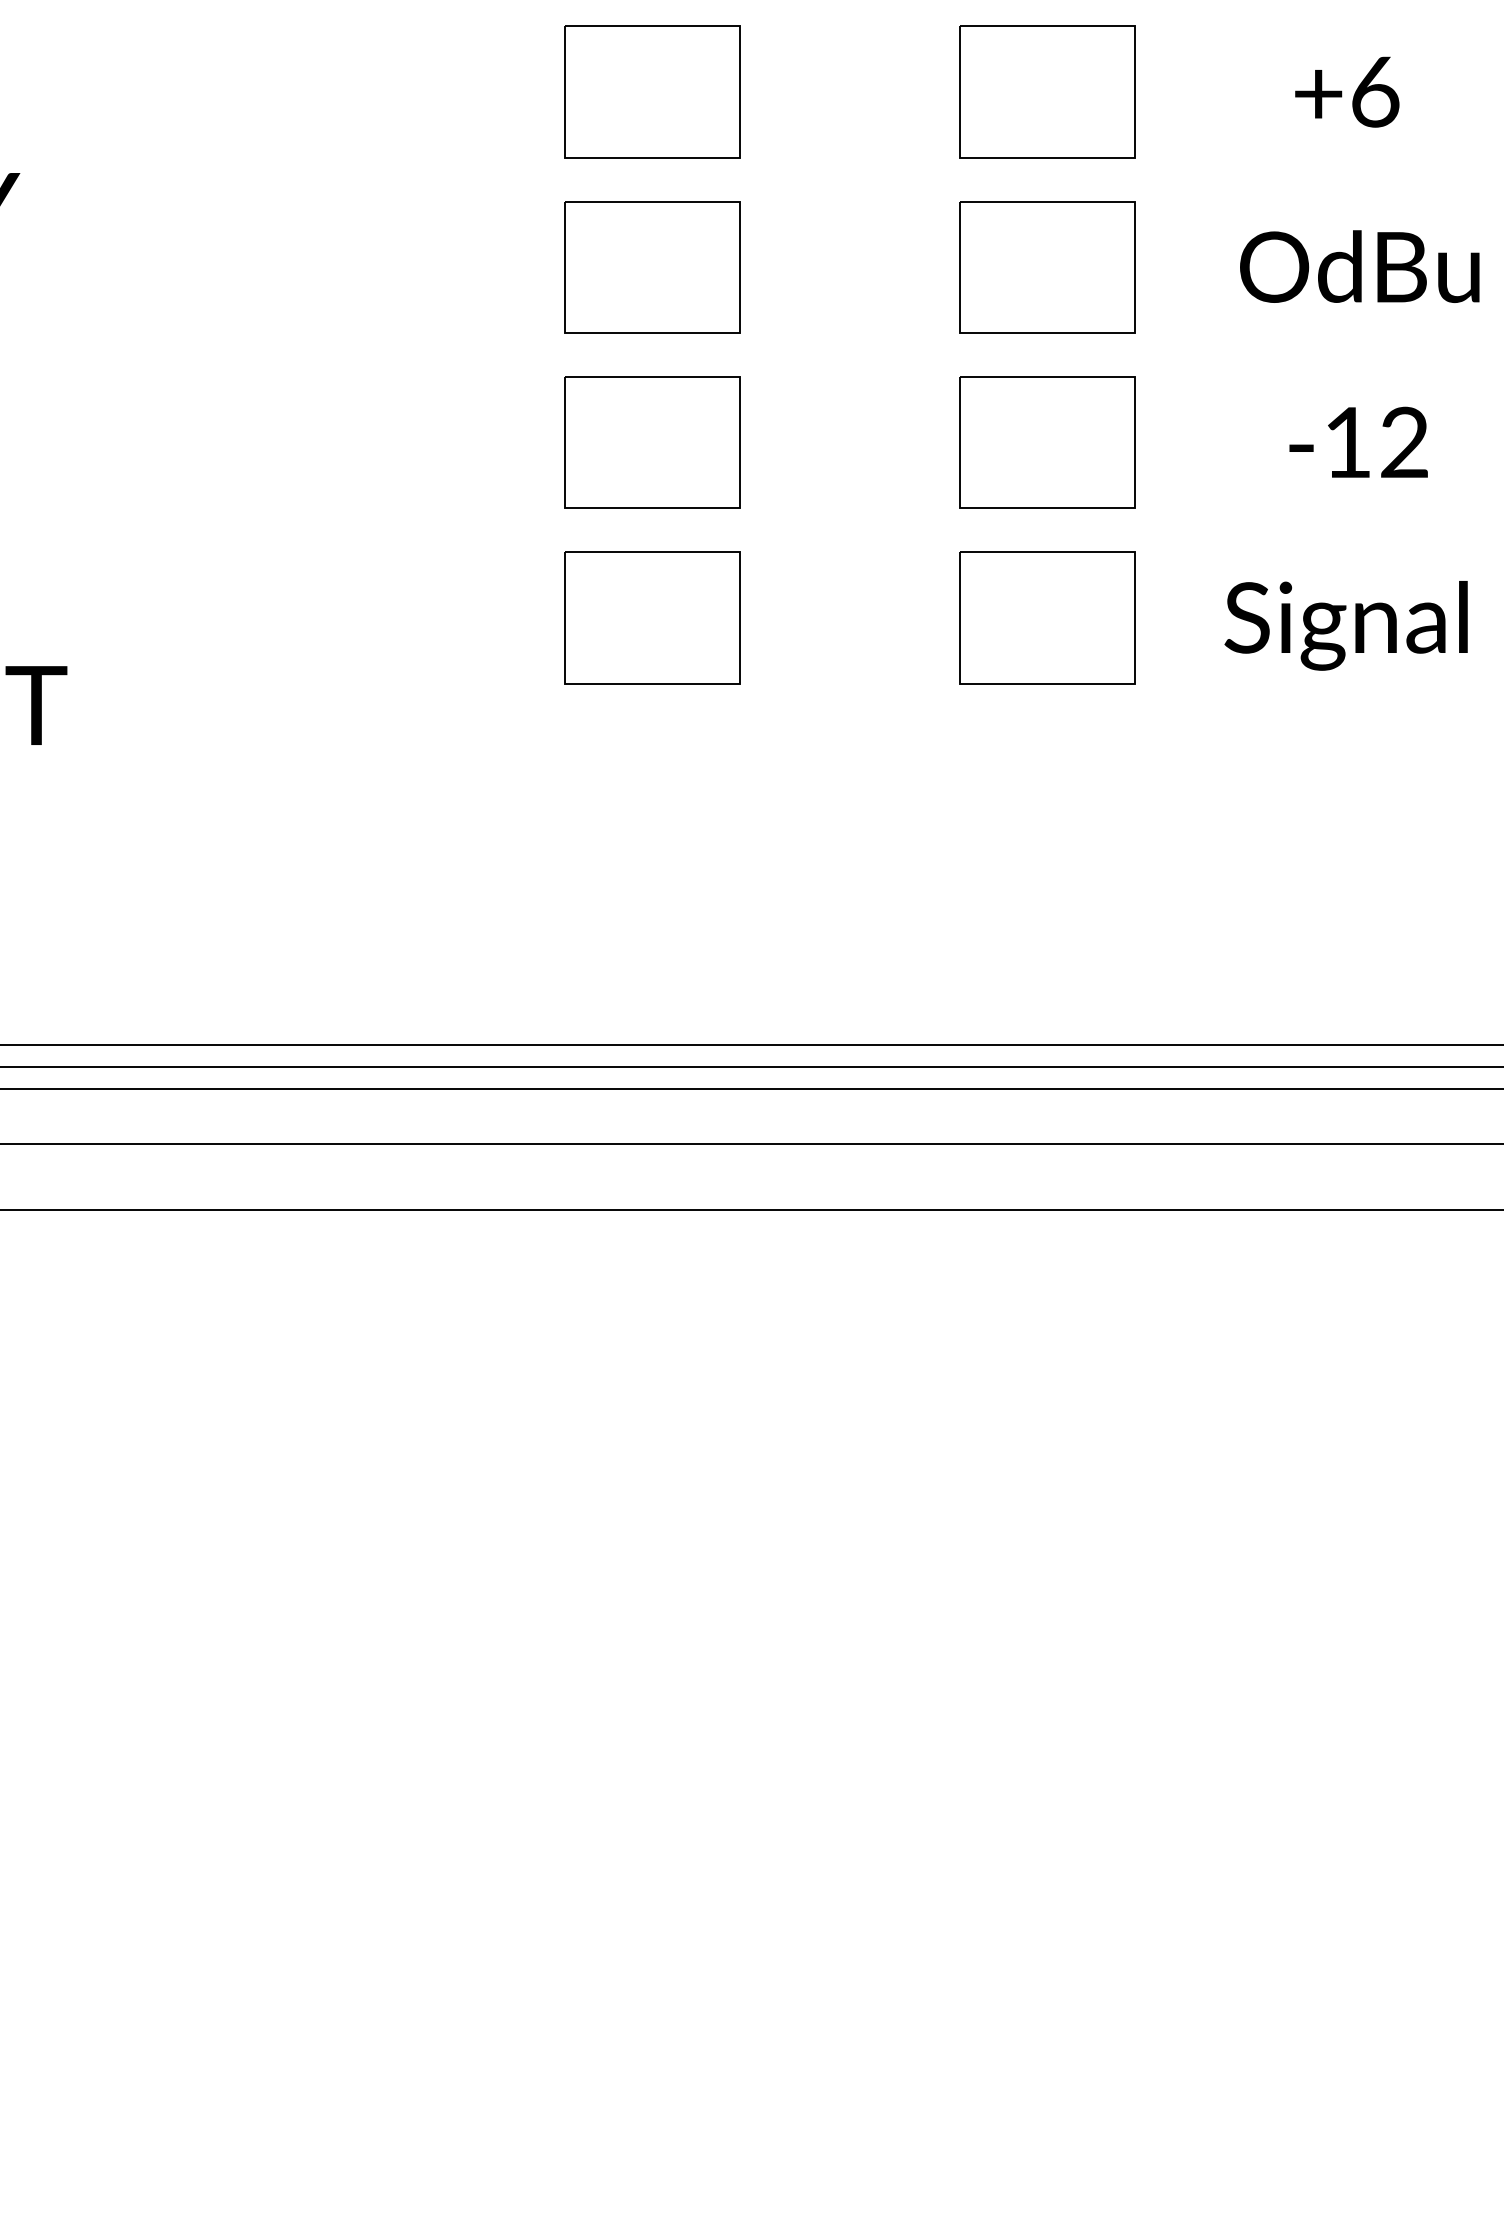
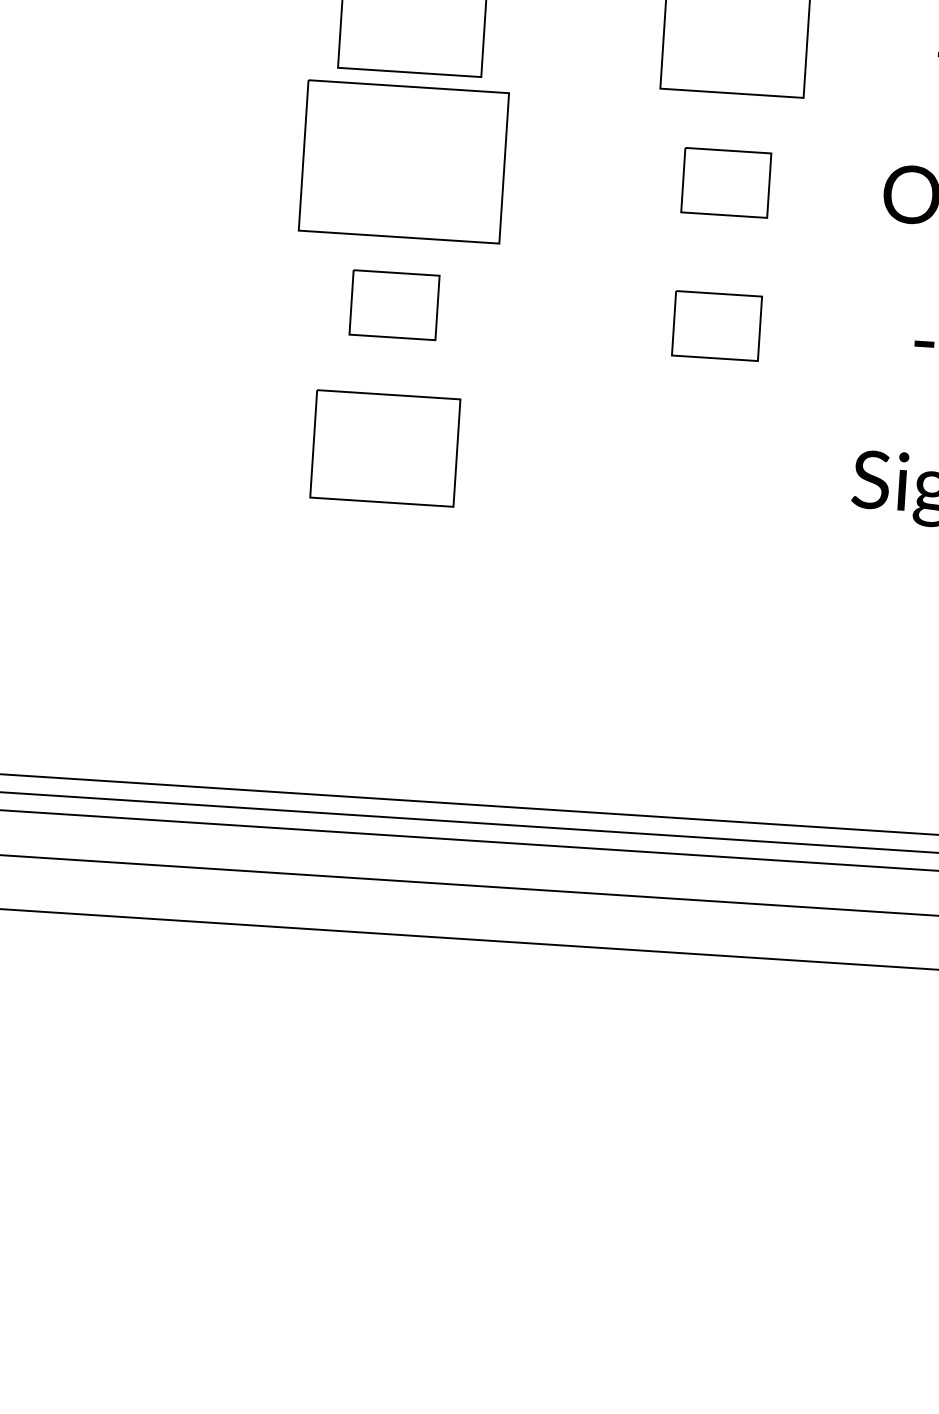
part: (652, 267) -> (403, 162), size x1.4
part: (1047, 267) -> (726, 183), size x0.6
part: (652, 442) -> (394, 305), size x0.6
part: (1047, 442) -> (717, 326), size x0.6
part: (1047, 617) -> (707, 468), removed

